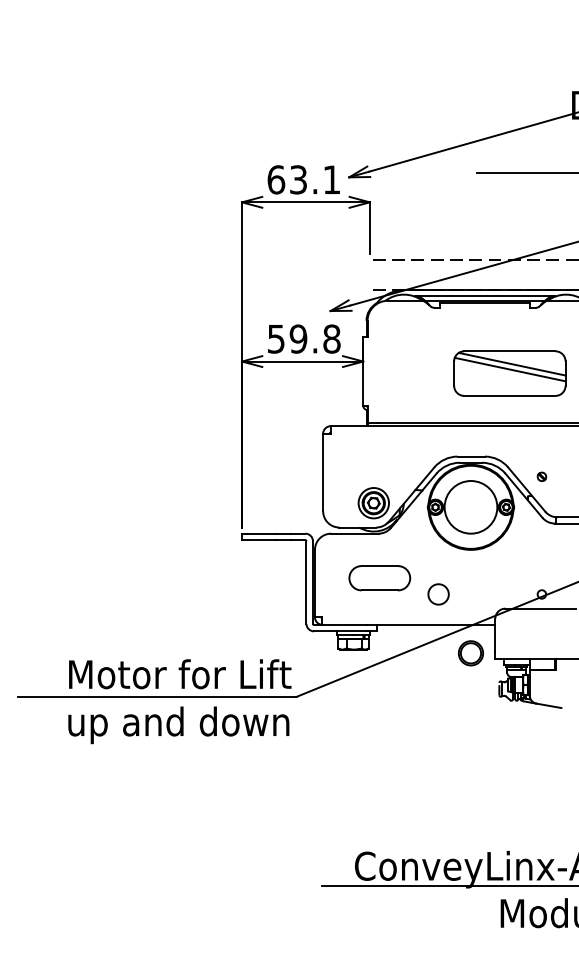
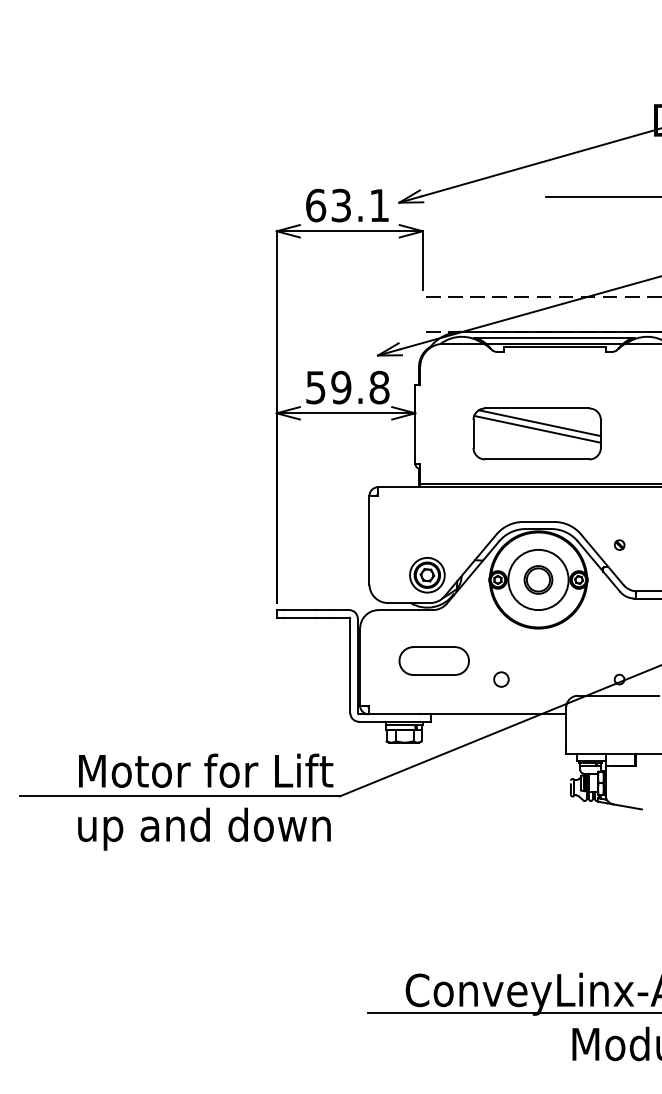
part: (509, 373) -> (536, 433), moved
circle: (438, 594) -> (501, 679), size x0.62
part: (470, 653) -> (537, 580), moved

